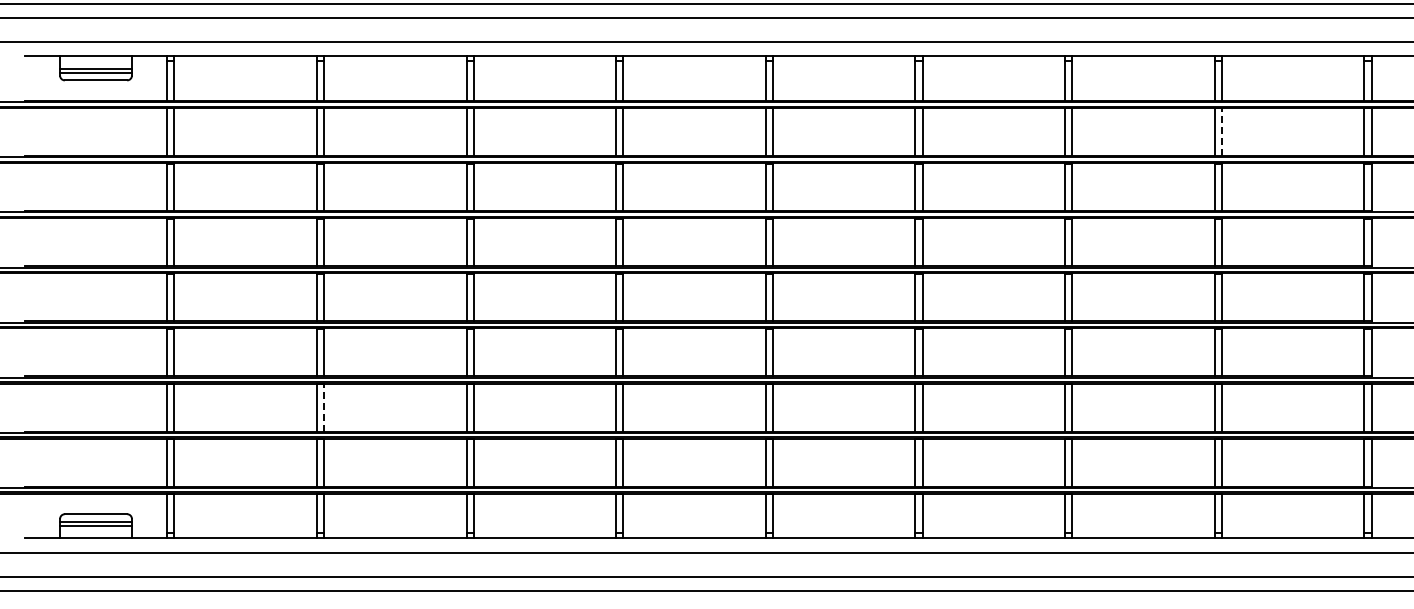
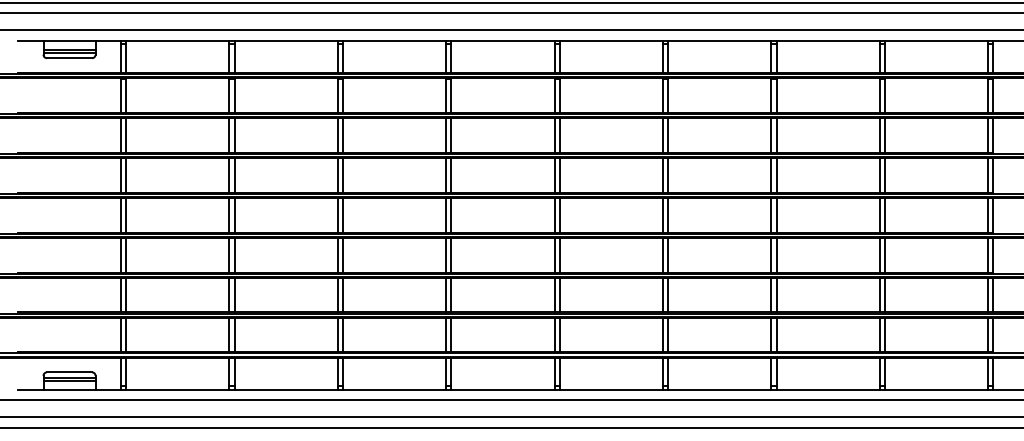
line: (1221, 132) -> (884, 95), dashed -> solid
line: (324, 407) -> (234, 295), dashed -> solid

